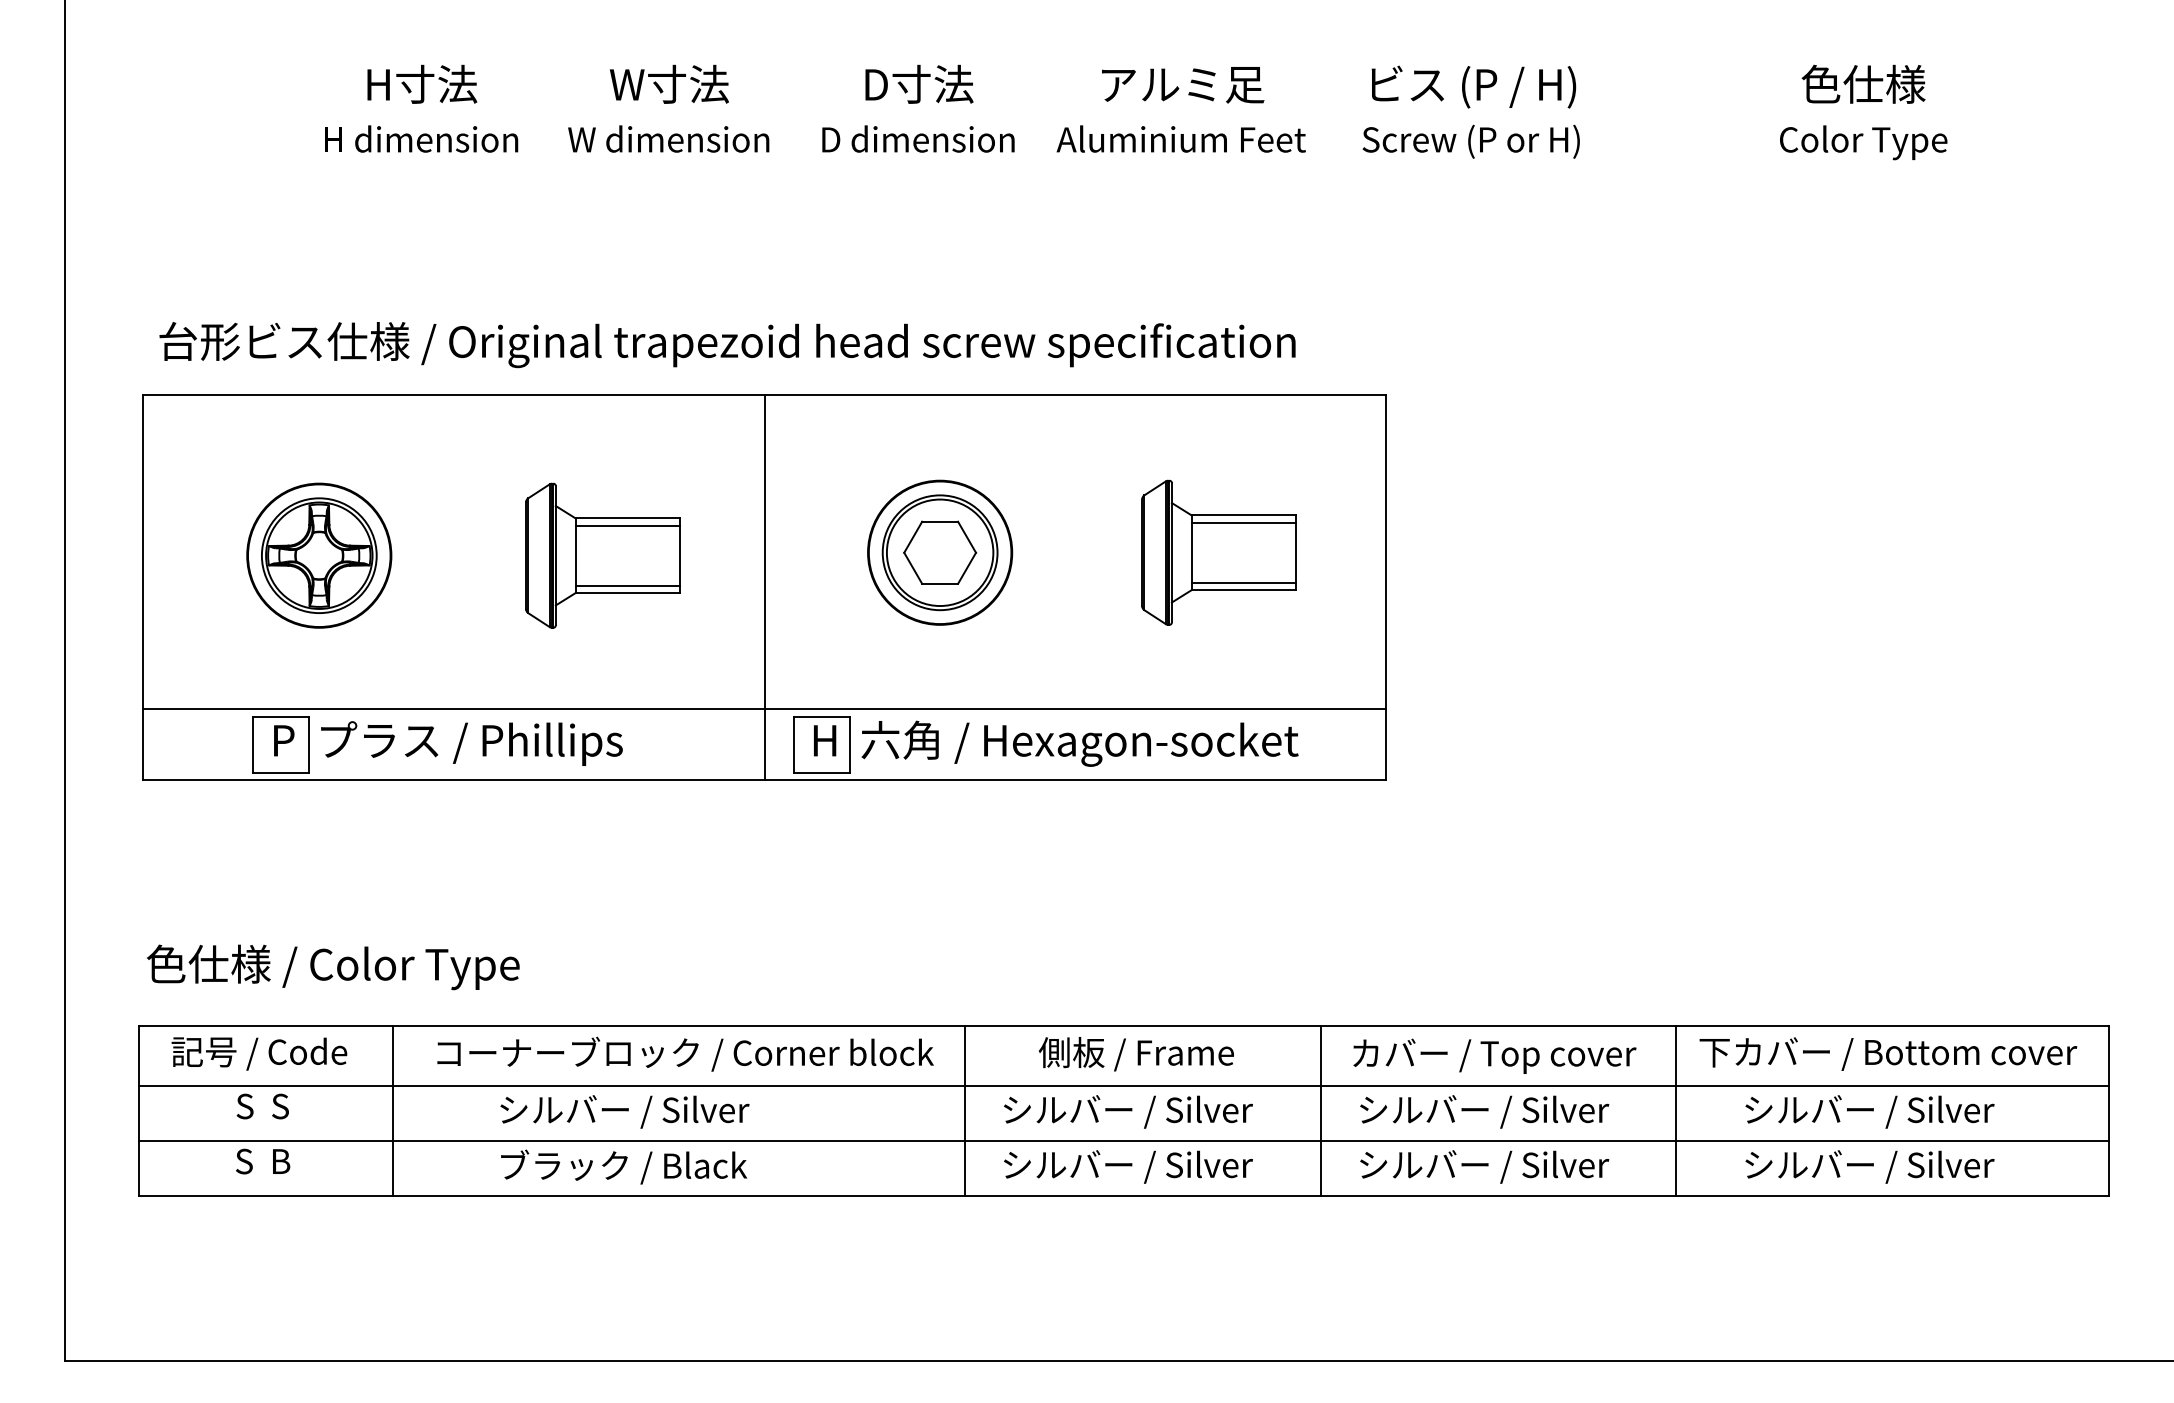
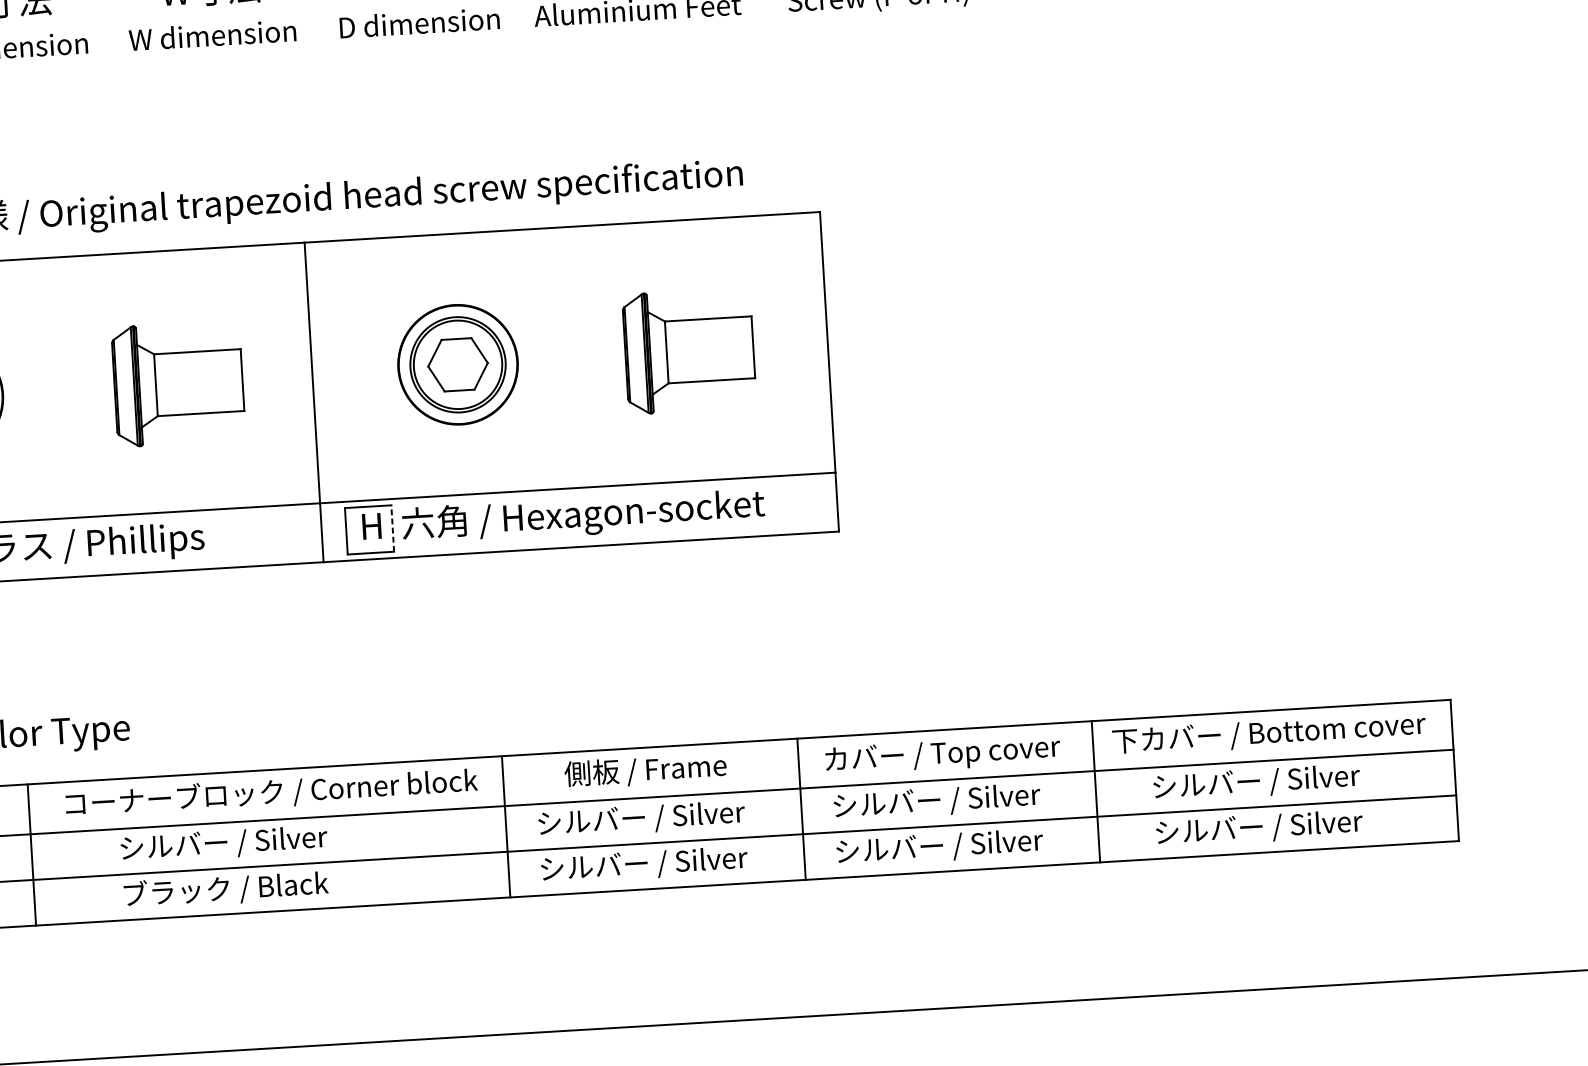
line: (1243, 522) -> (708, 324), removed
line: (627, 525) -> (197, 357), removed
line: (1243, 582) -> (711, 374), removed
line: (627, 585) -> (200, 407), removed
line: (849, 744) -> (392, 528), solid -> dashed

